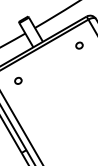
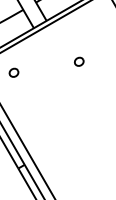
part: (79, 45) -> (79, 61), moved

